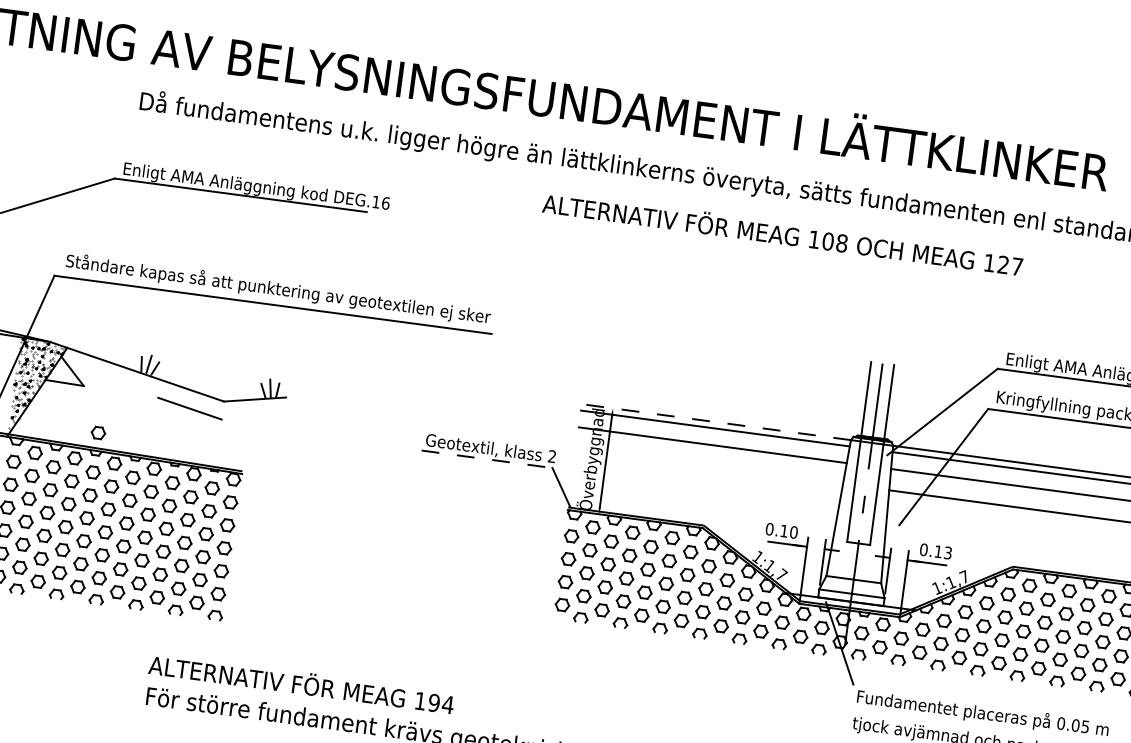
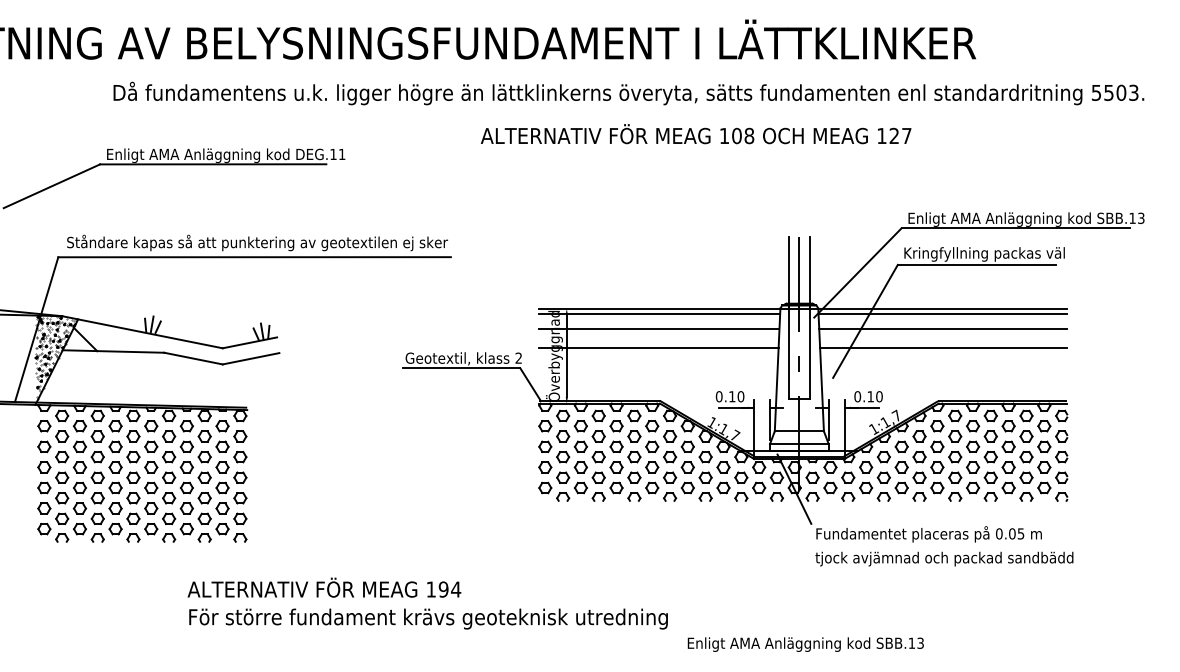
text: (385, 203) -> (341, 154), DEG.16 -> DEG.11
line: (120, 391) -> (130, 351), added
line: (253, 417) -> (250, 358), added
line: (716, 422) -> (659, 308), dashed -> solid
part: (98, 432) -> (115, 390), removed
line: (486, 459) -> (461, 368), dashed -> solid
line: (709, 466) -> (658, 348), added
text: (948, 552) -> (879, 396), 0.13 -> 0.10

